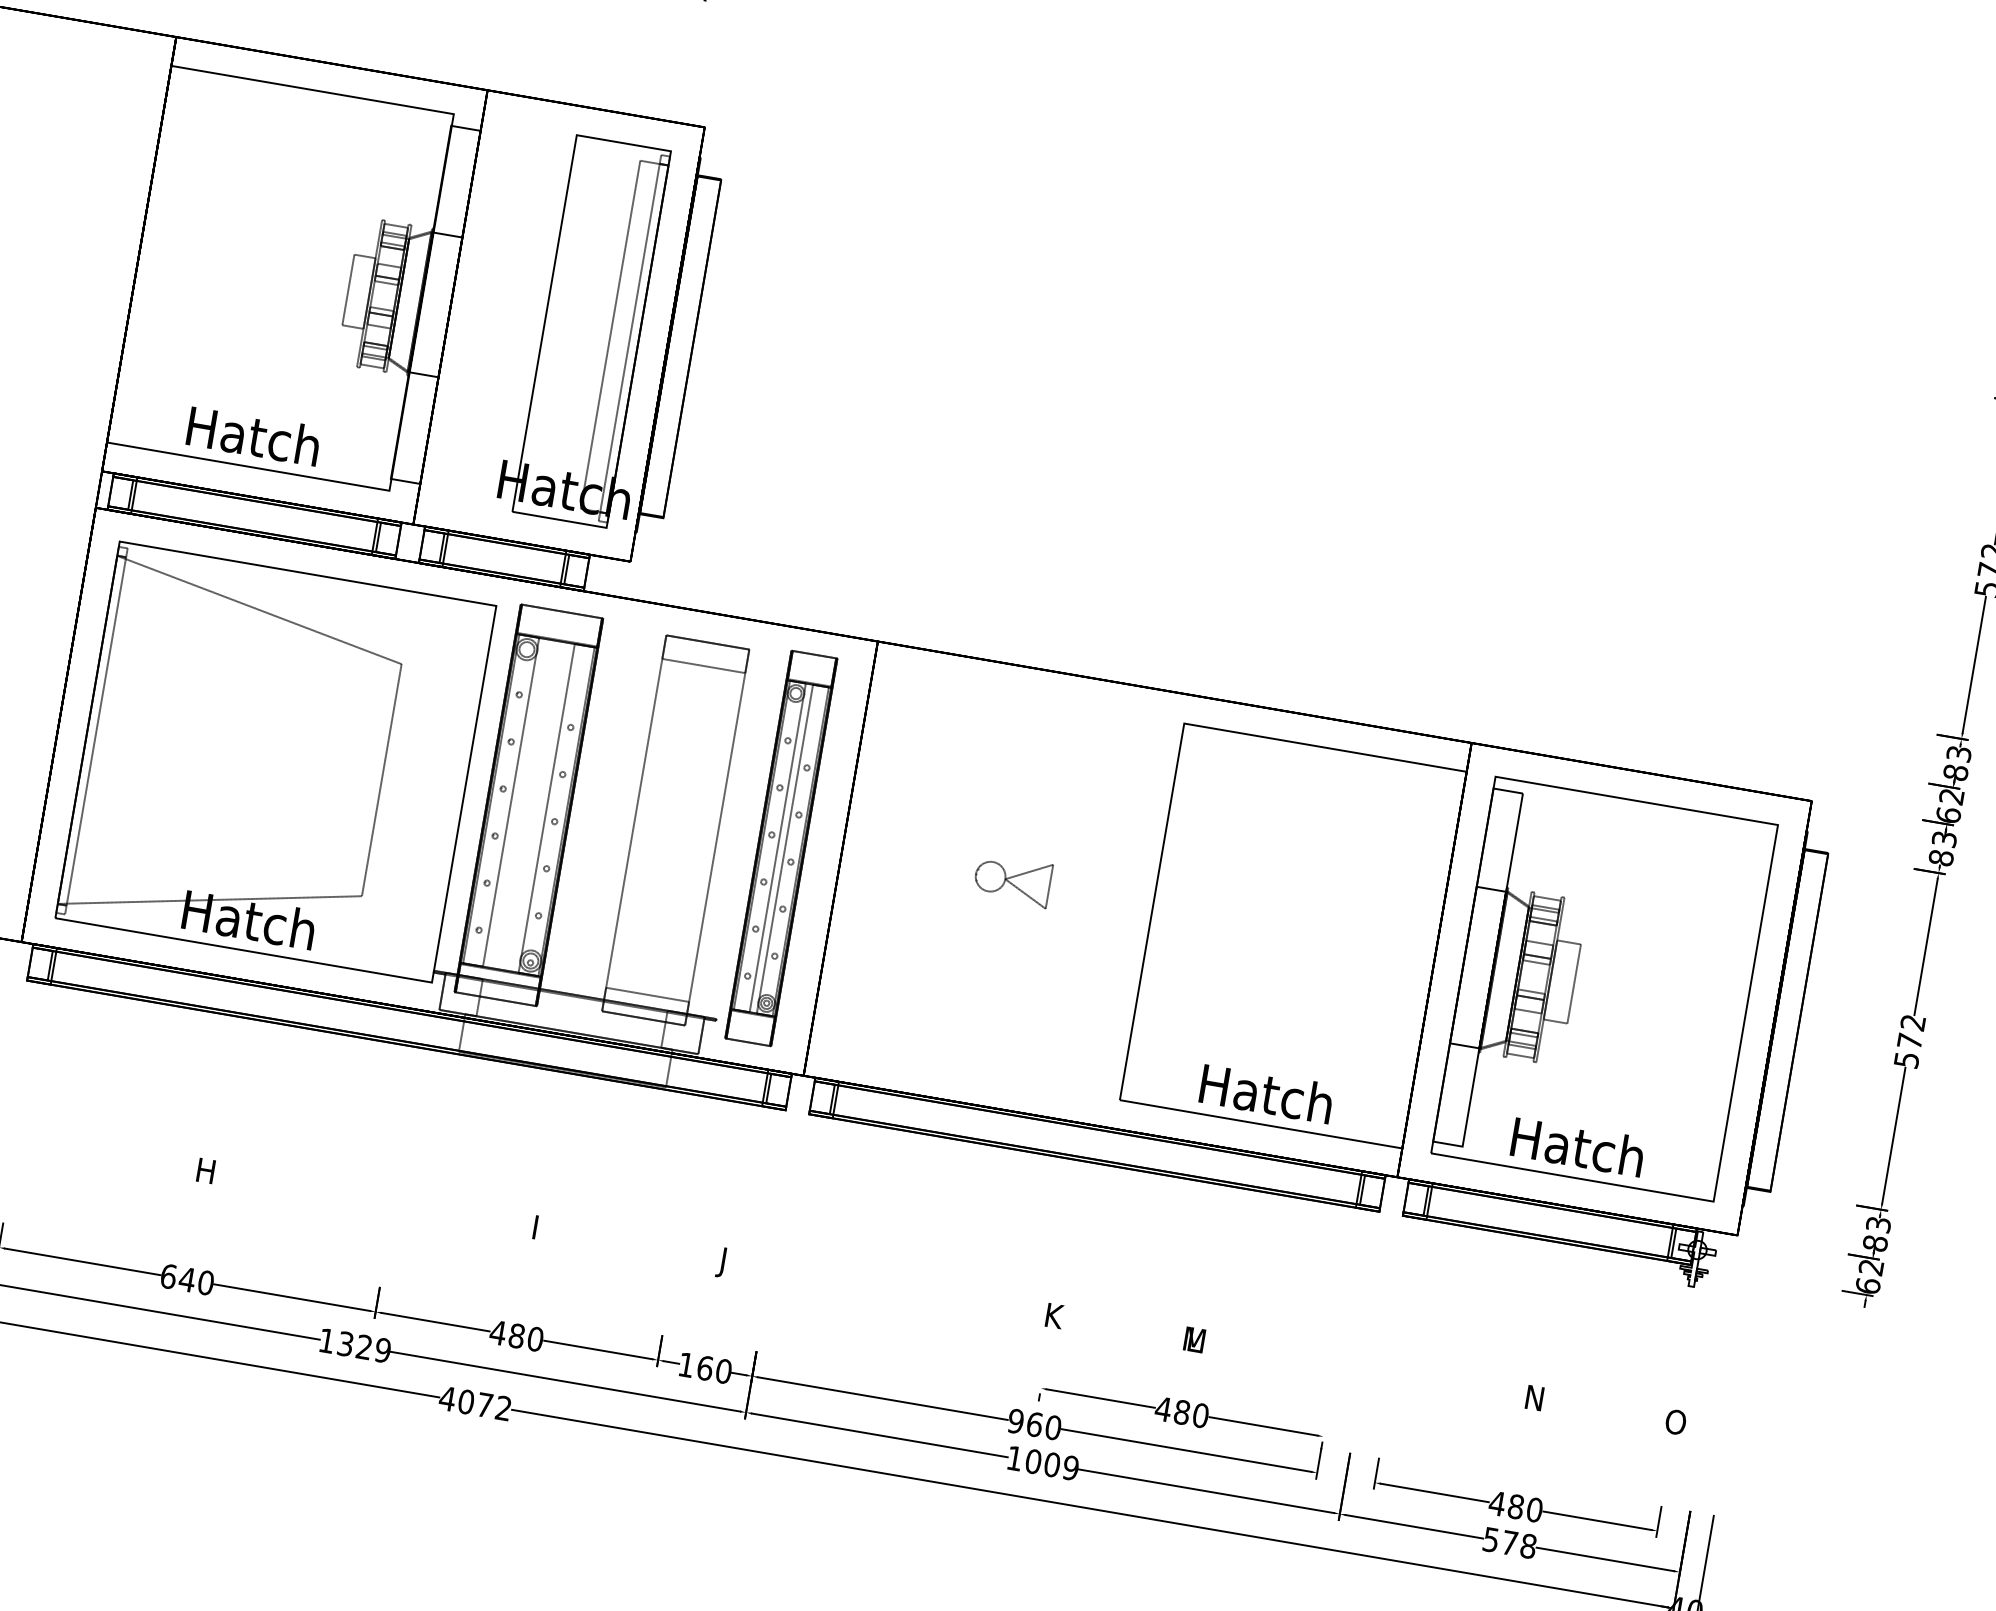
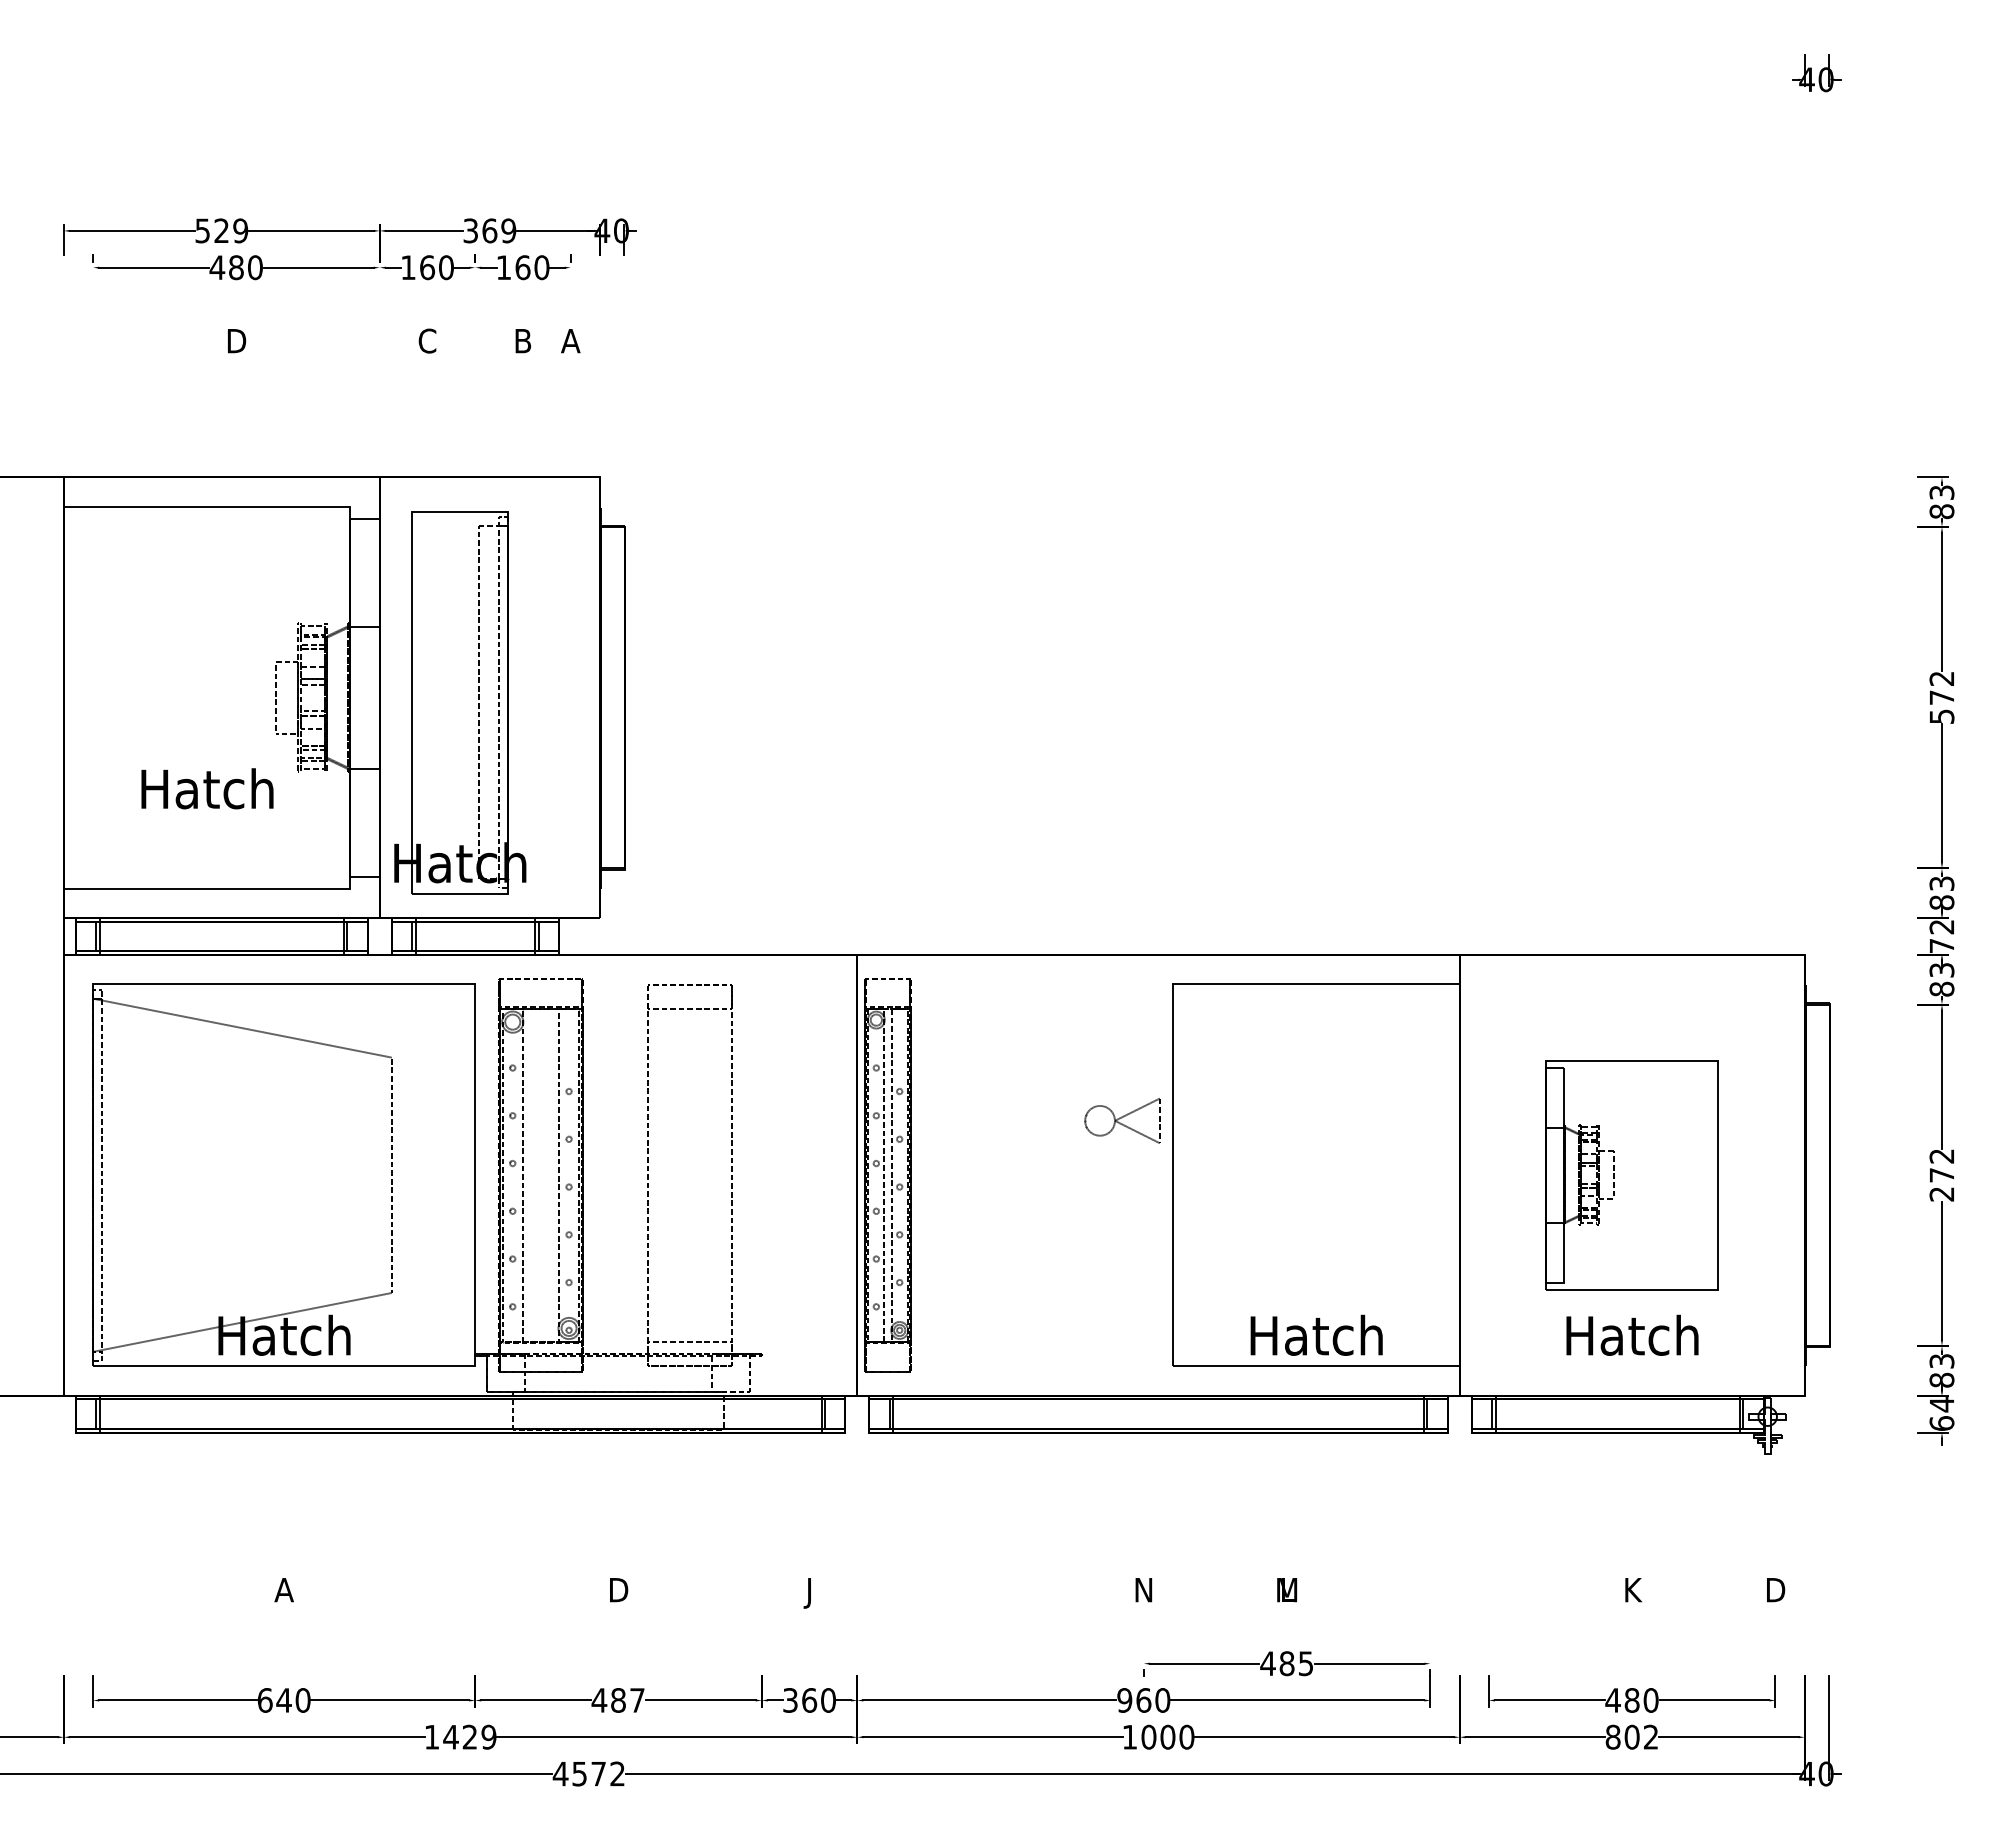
part: (592, 331) -> (460, 702), moved
text: (253, 435) -> (207, 788), moved
text: (1948, 814) -> (1941, 945), 62 -> 72
part: (780, 848) -> (887, 1175), moved
part: (1012, 880) -> (1122, 1120), moved
part: (1604, 988) -> (1631, 1174), size x0.6
text: (1906, 1060) -> (1941, 1194), 572 -> 272
text: (205, 1171) -> (283, 1590), H -> A
text: (536, 1227) -> (619, 1590), I -> D
text: (1870, 1267) -> (1941, 1404), 62 -> 64
text: (1053, 1316) -> (1144, 1590), K -> N
text: (535, 1339) -> (637, 1700), 480 -> 487
text: (345, 1343) -> (450, 1736), 1329 -> 1429
text: (686, 1365) -> (790, 1700), 160 -> 360
text: (1535, 1398) -> (1633, 1590), N -> K
text: (466, 1401) -> (579, 1773), 4072 -> 4572
text: (1200, 1415) -> (1305, 1663), 480 -> 485
text: (1676, 1421) -> (1775, 1589), O -> D
text: (1070, 1468) -> (1186, 1737), 1009 -> 1000
text: (1509, 1542) -> (1631, 1736), 578 -> 802

